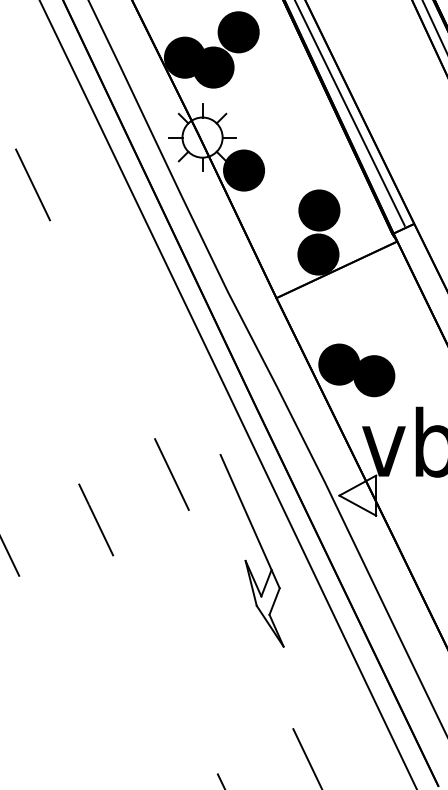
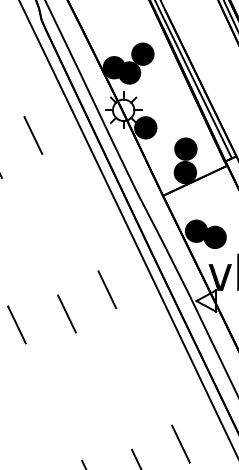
part: (251, 550) -> (149, 330), removed

